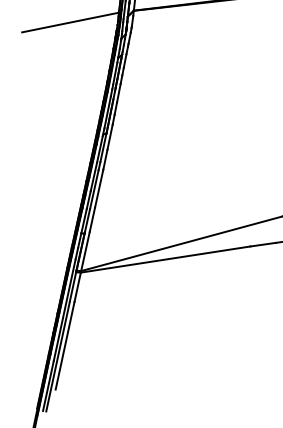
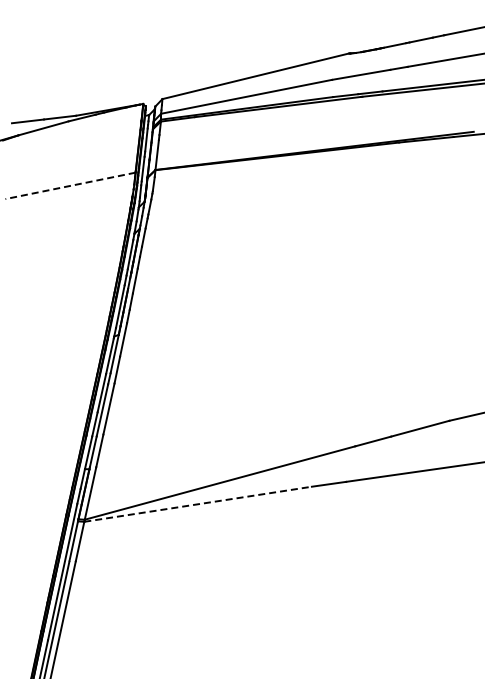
line: (70, 22) -> (70, 185), solid -> dashed
line: (165, 259) -> (198, 504), solid -> dashed

